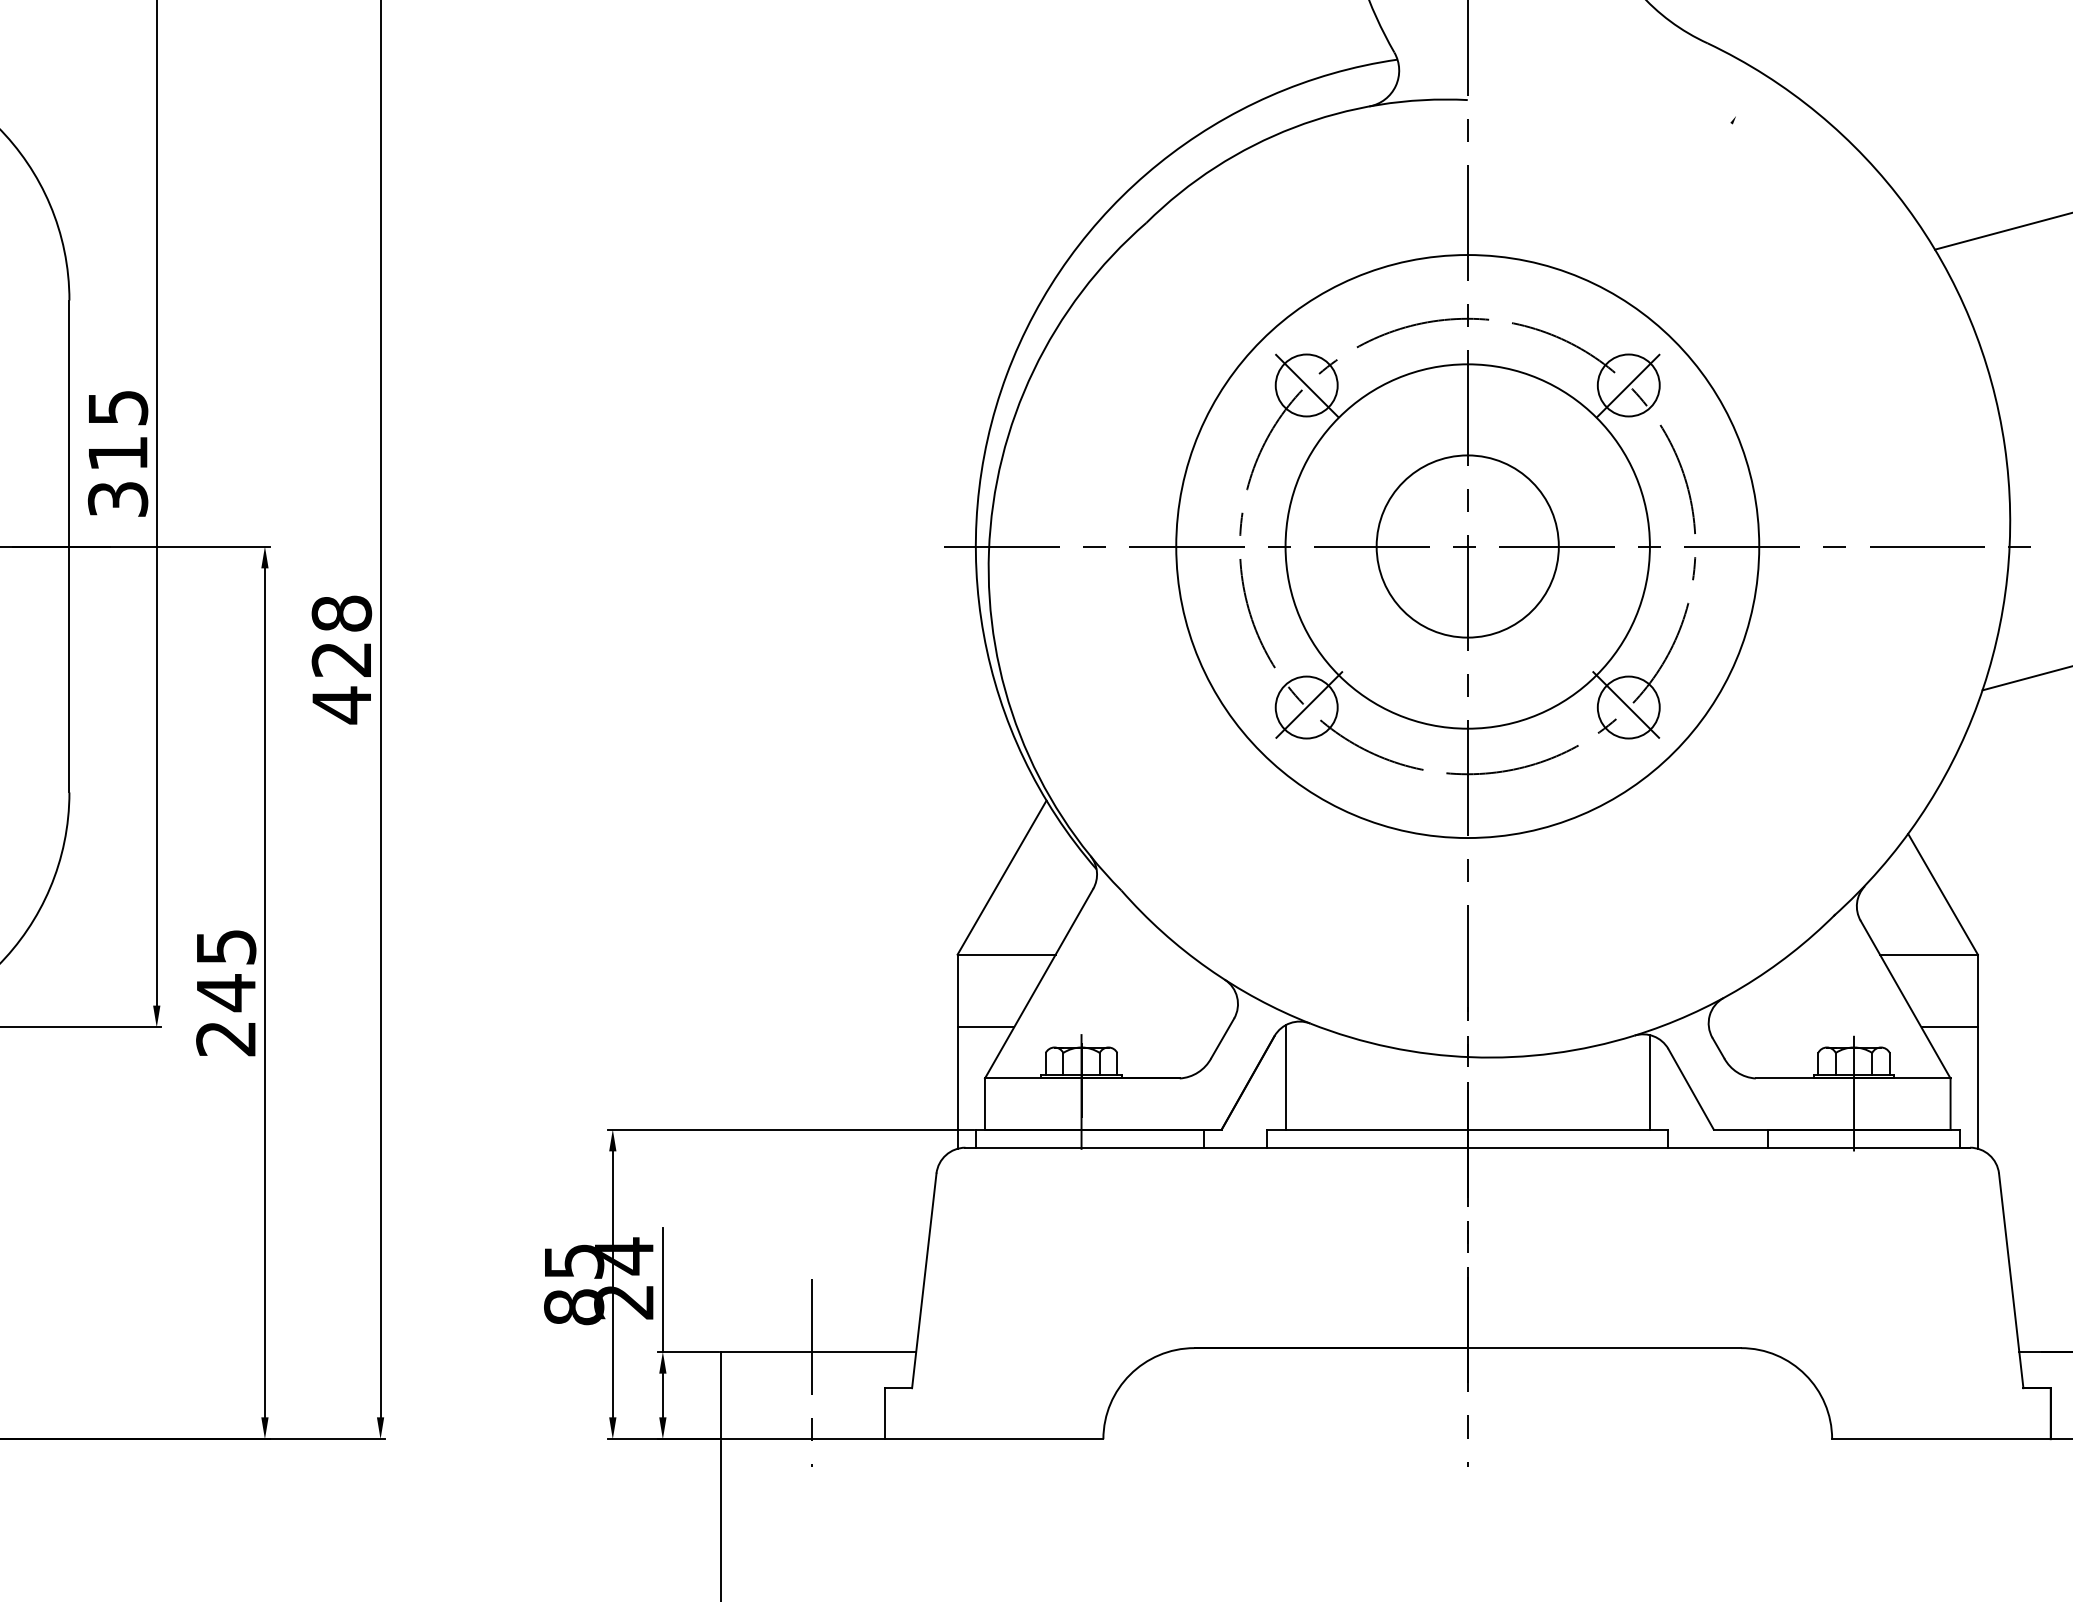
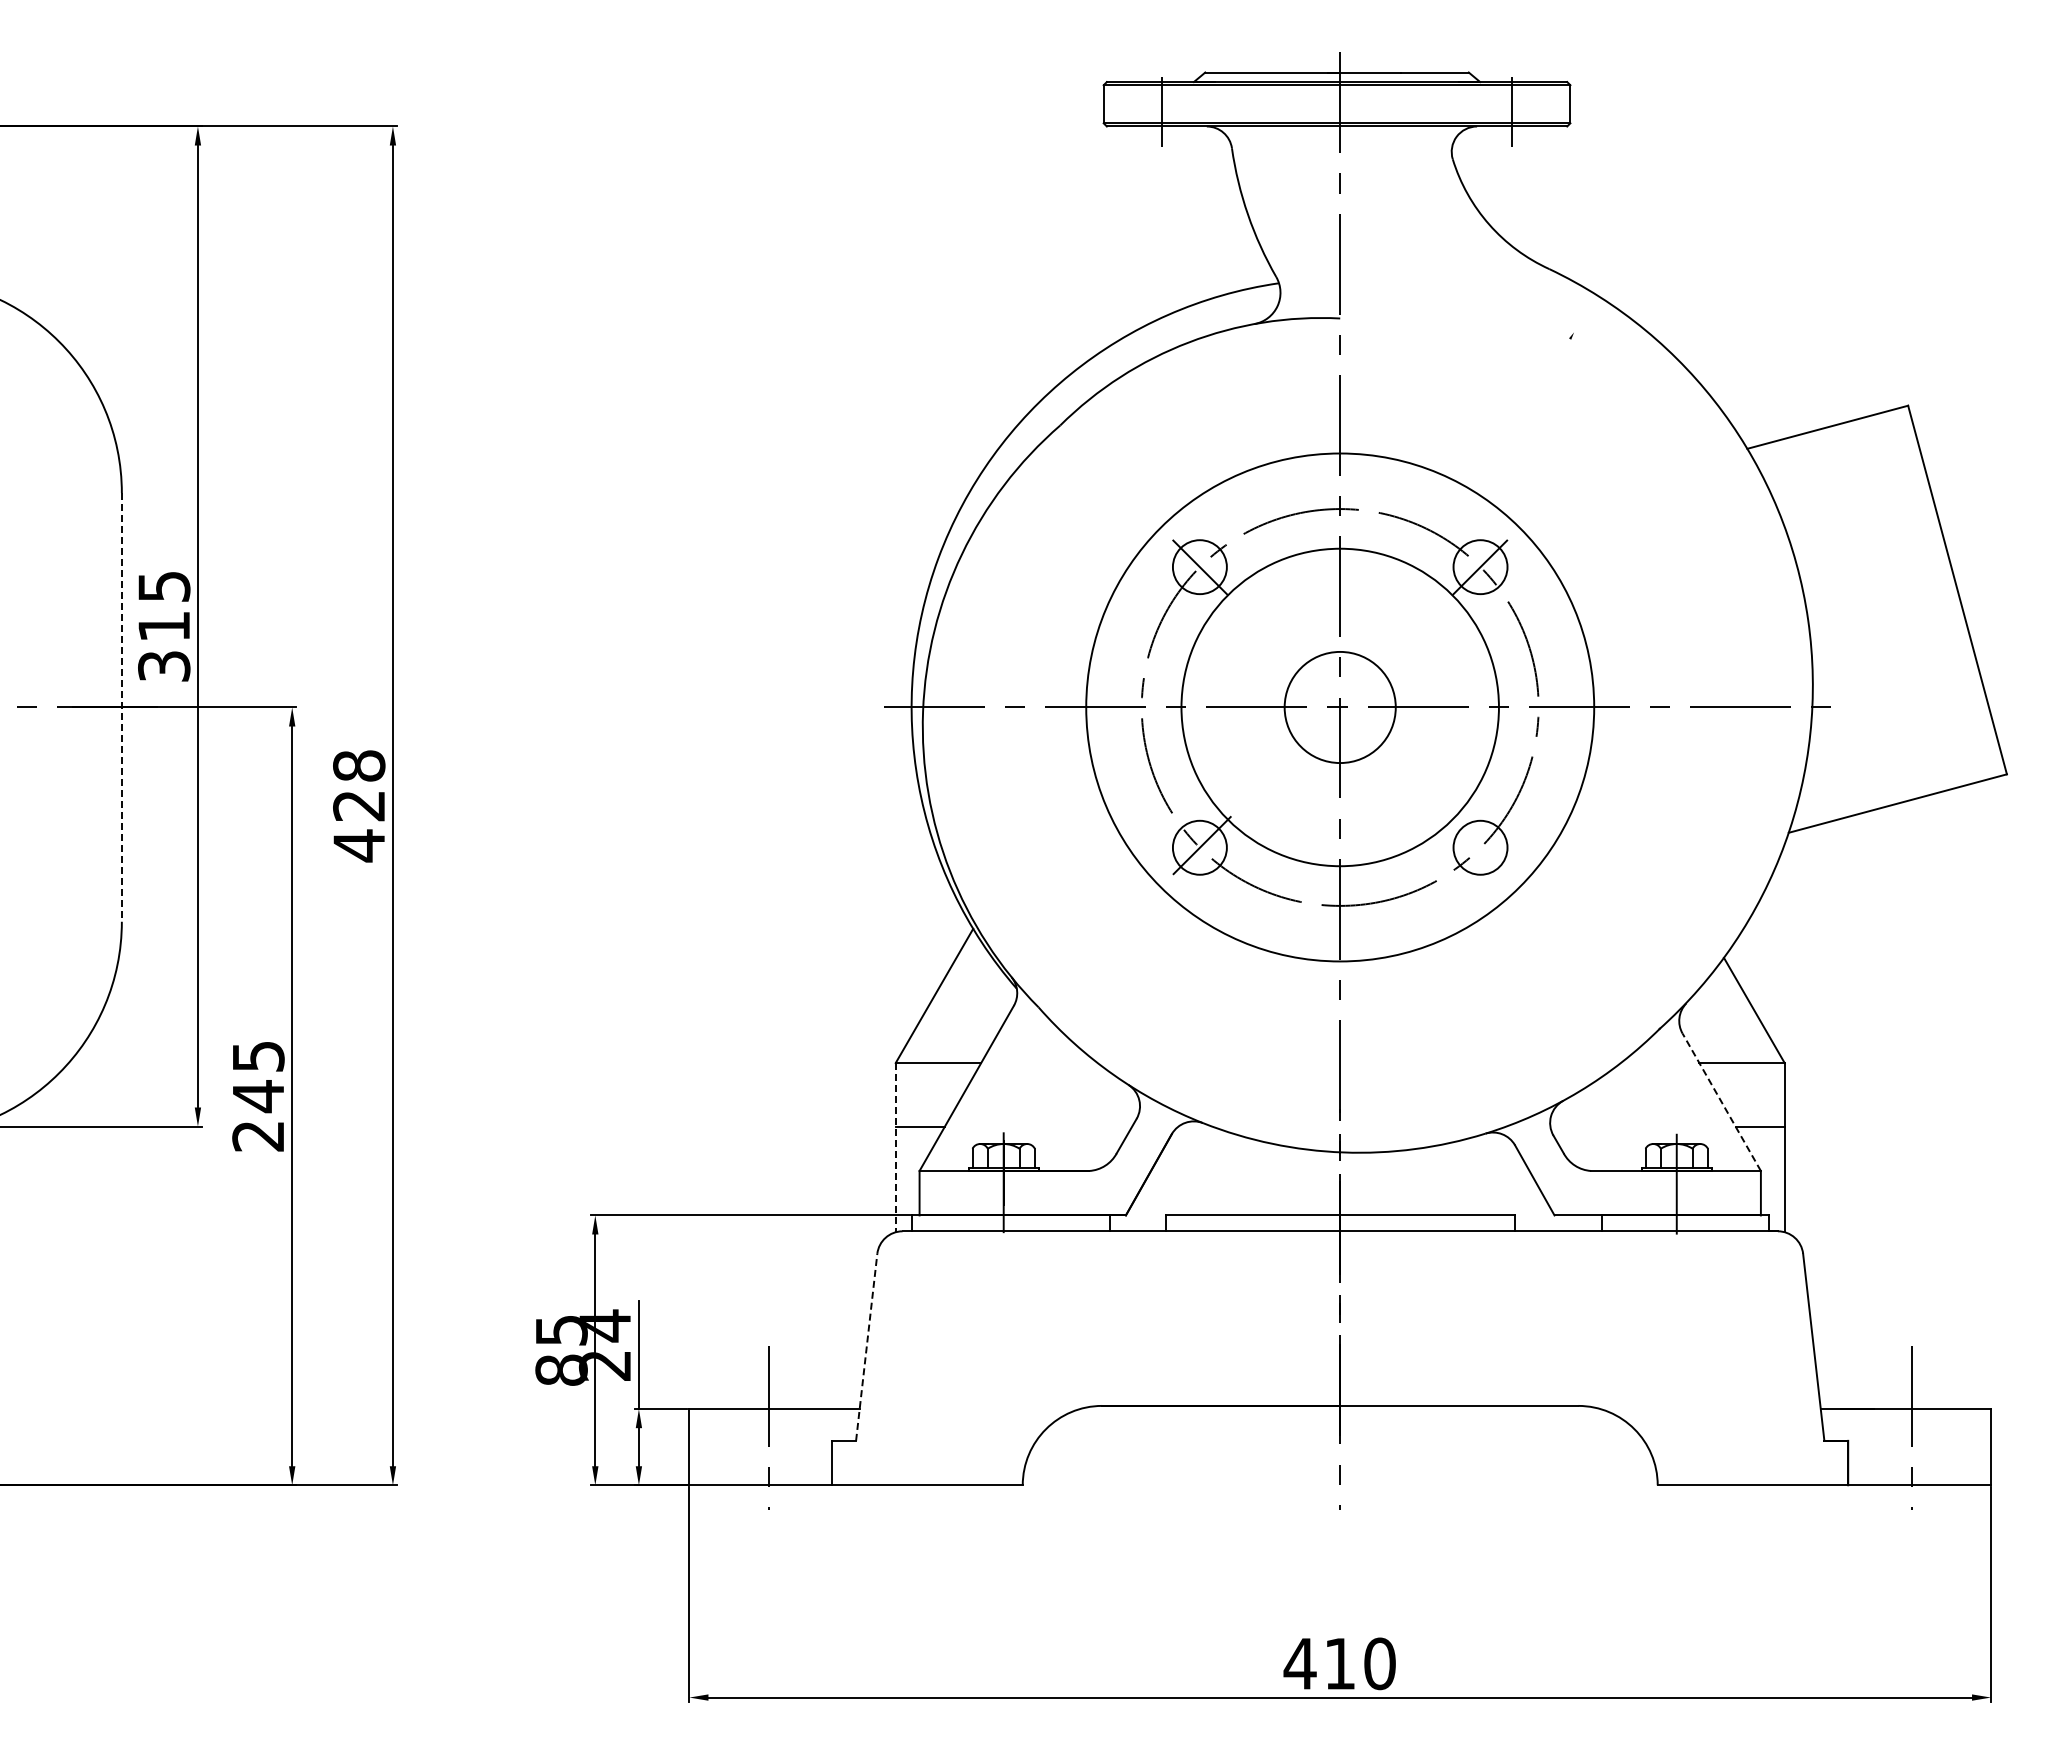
line: (69, 546) -> (121, 707), solid -> dashed
circle: (1466, 546) -> (1339, 707), size x0.7
line: (1626, 704) -> (1478, 845), removed
line: (1905, 998) -> (1721, 1101), solid -> dashed
line: (957, 1051) -> (895, 1147), solid -> dashed
line: (1285, 1076) -> (1181, 1169), removed
line: (1649, 1082) -> (1498, 1174), removed
line: (924, 1279) -> (866, 1346), solid -> dashed

